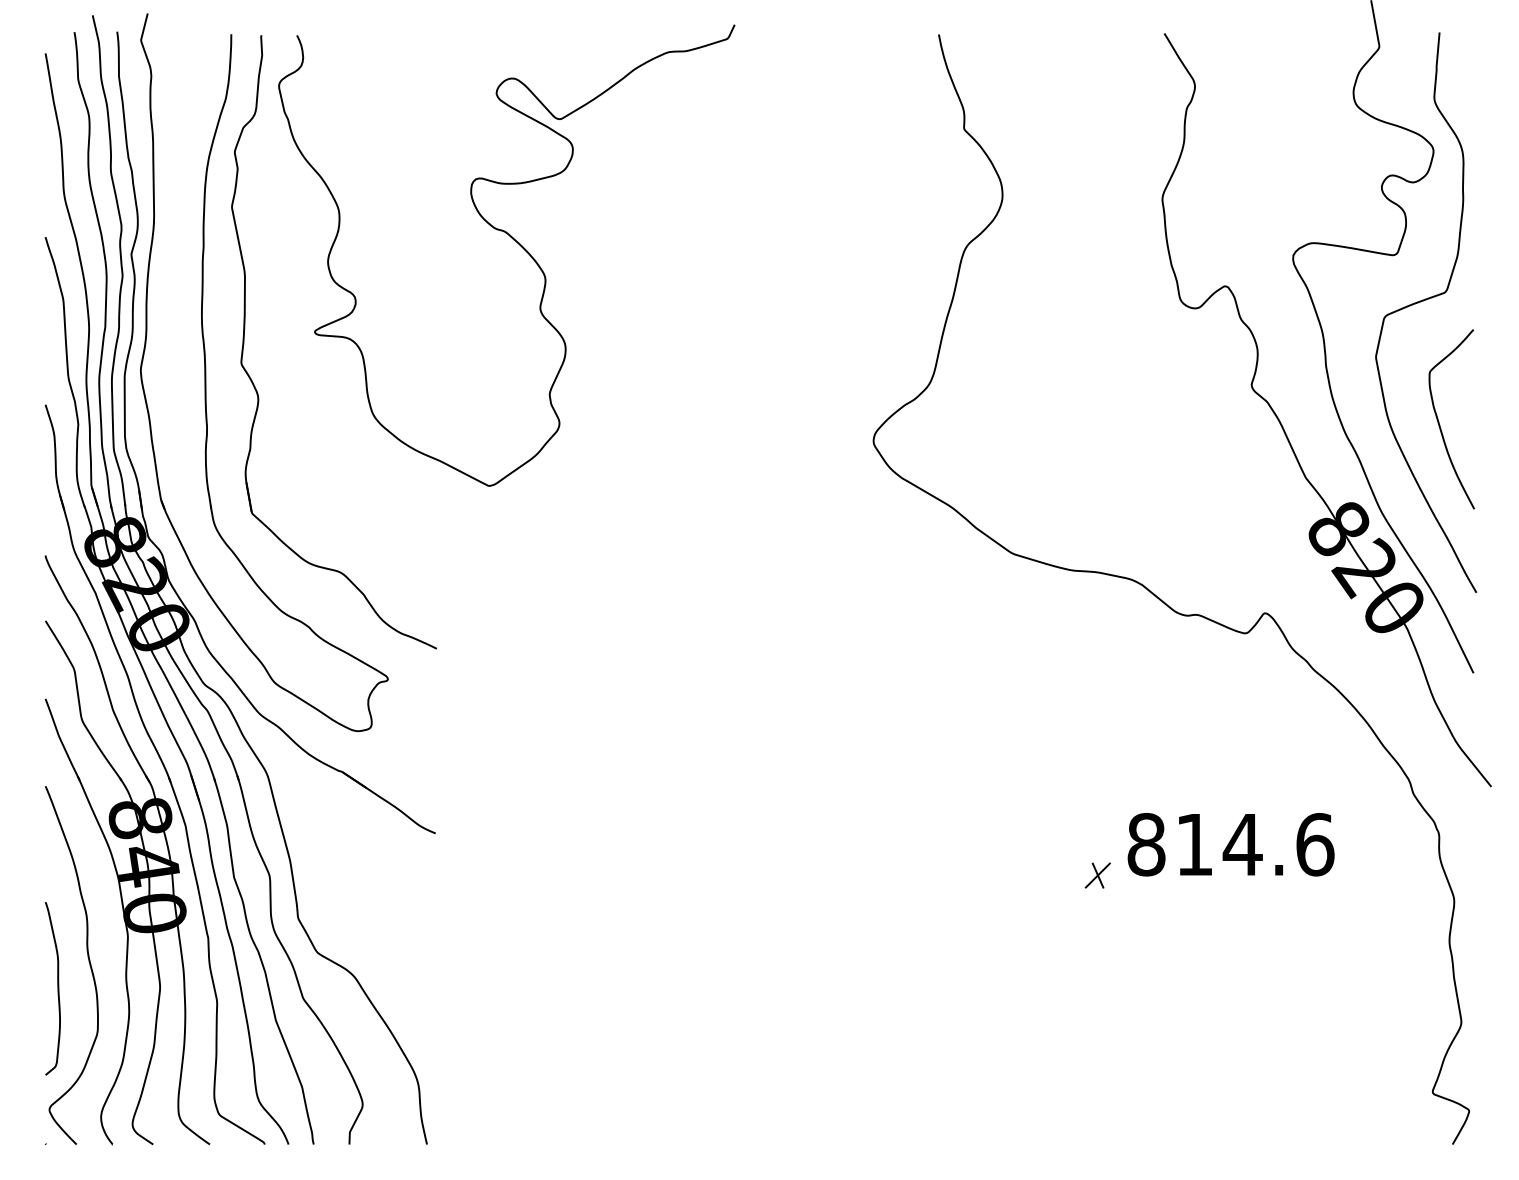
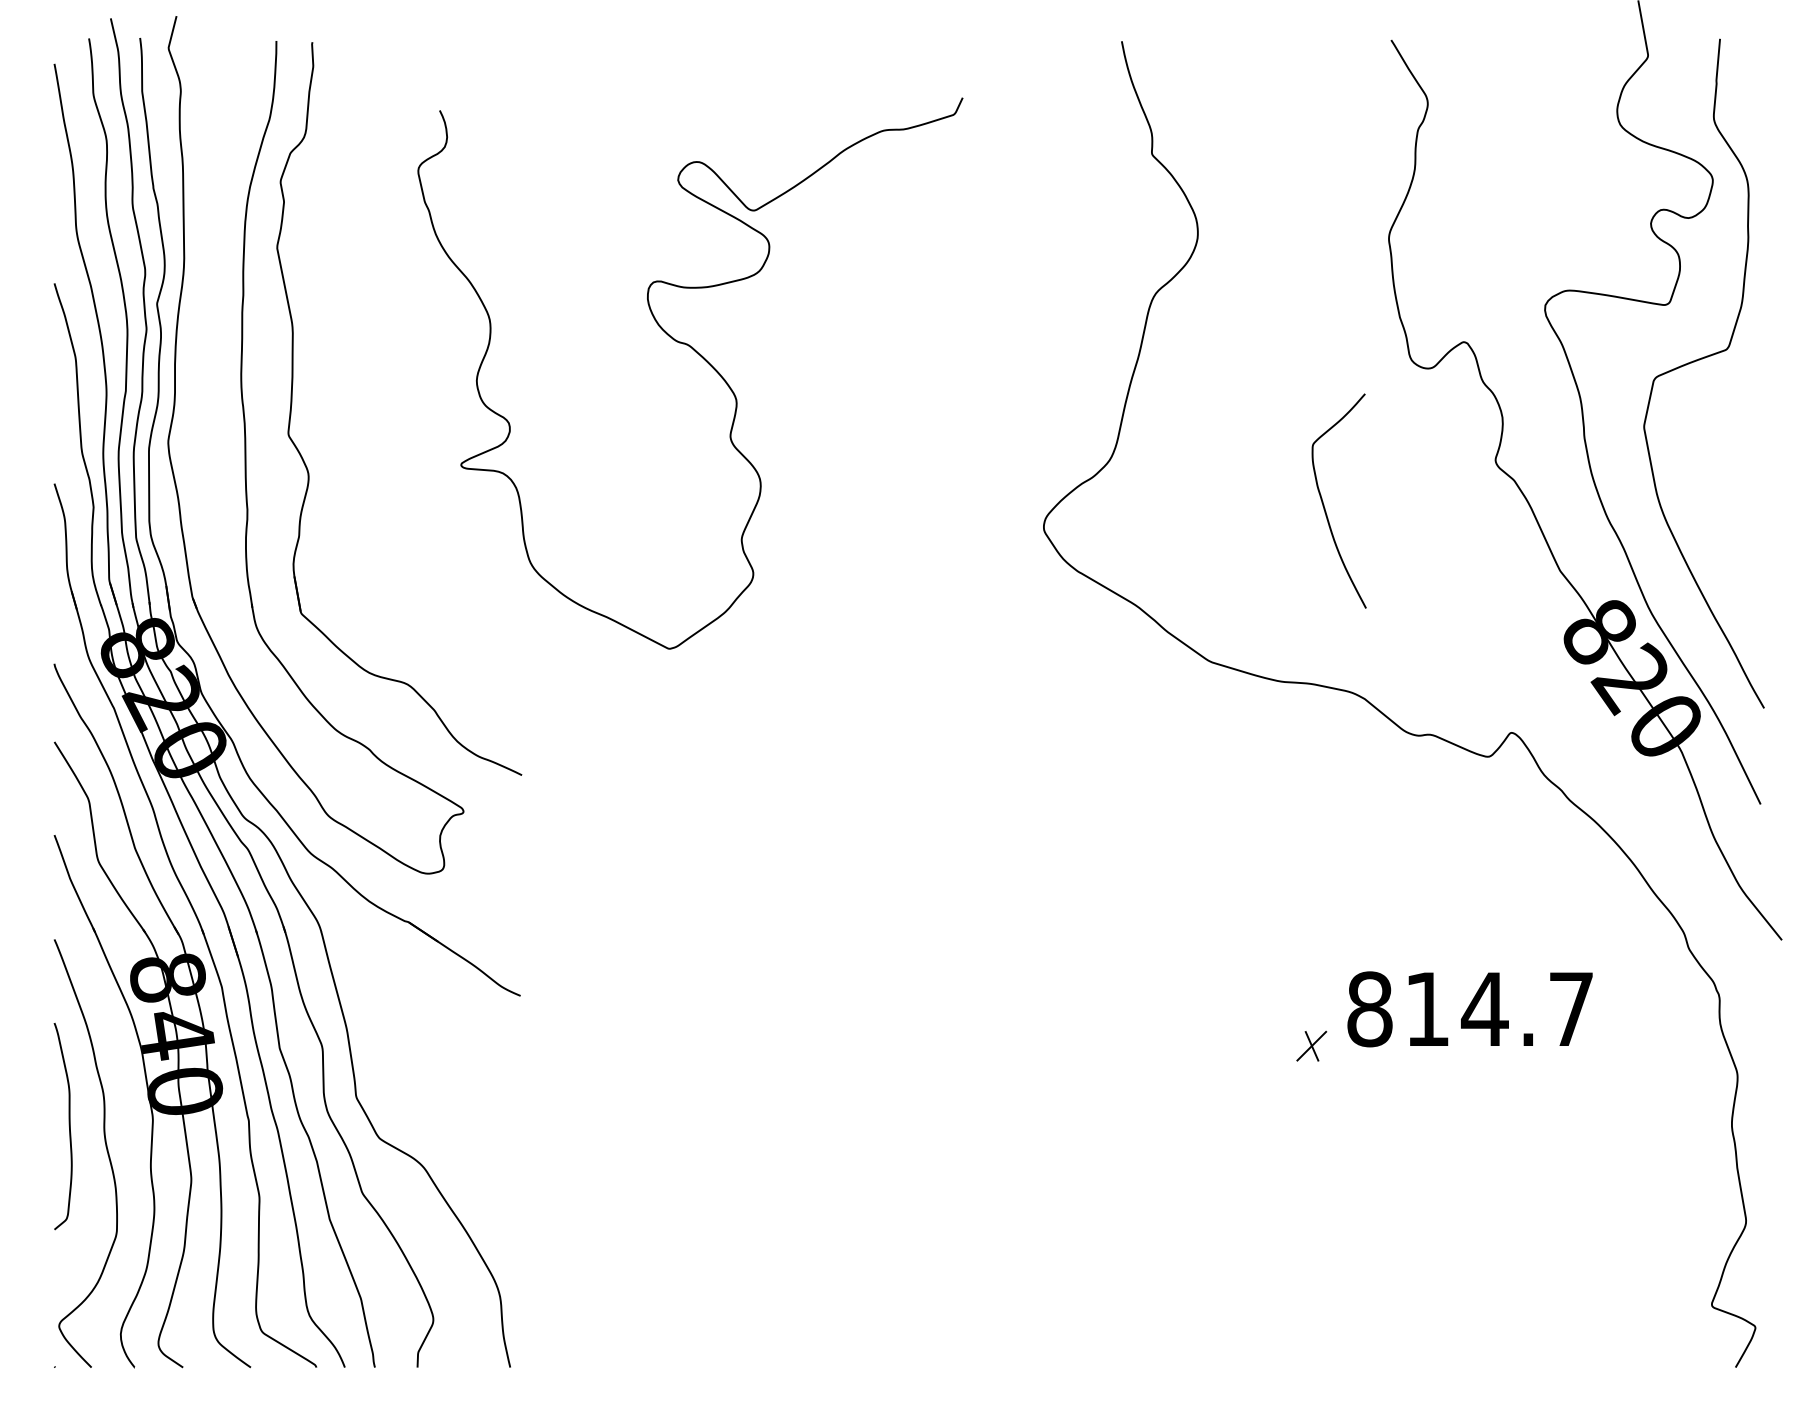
curve: (517, 243) -> (703, 359), moved
curve: (1439, 421) -> (1324, 503), moved
text: (1315, 844) -> (1571, 1009), 814.6 -> 814.7
curve: (57, 988) -> (68, 1126), moved

